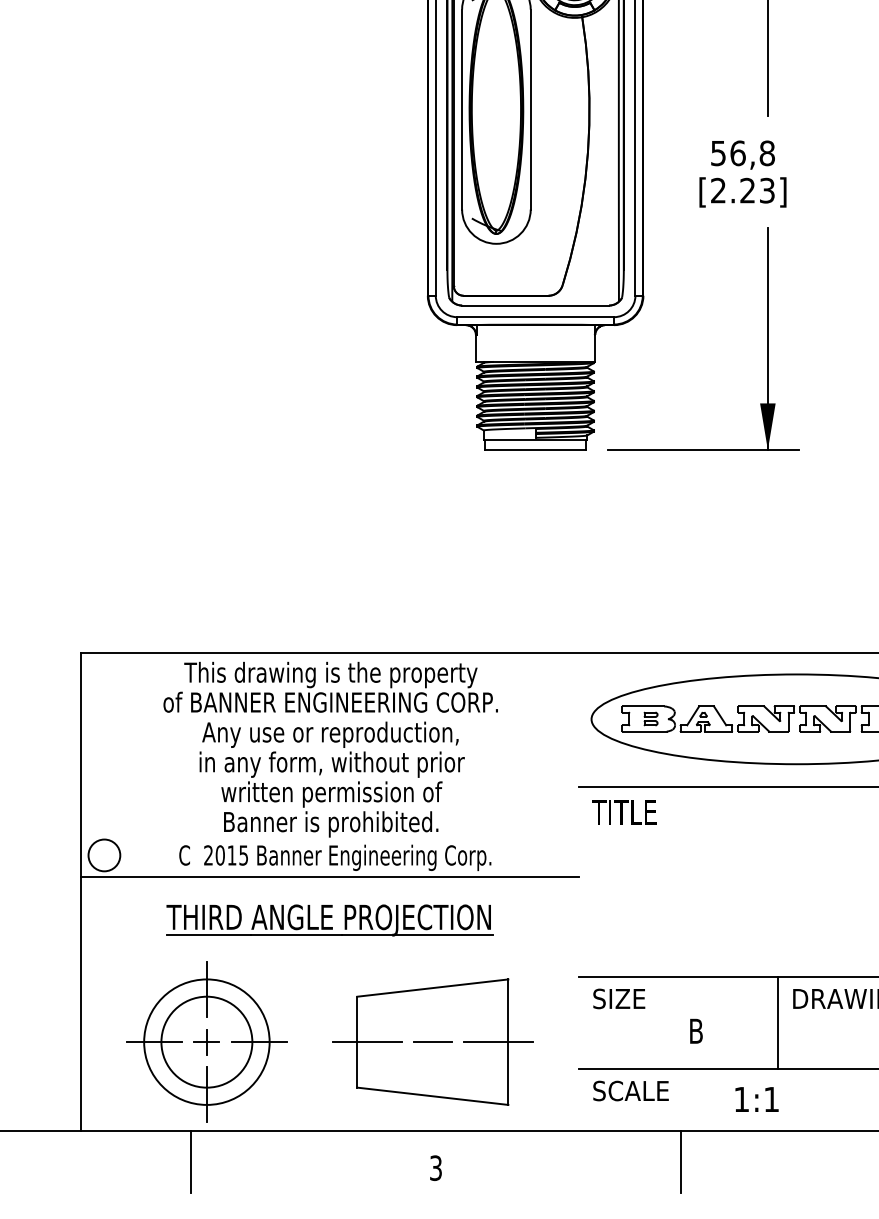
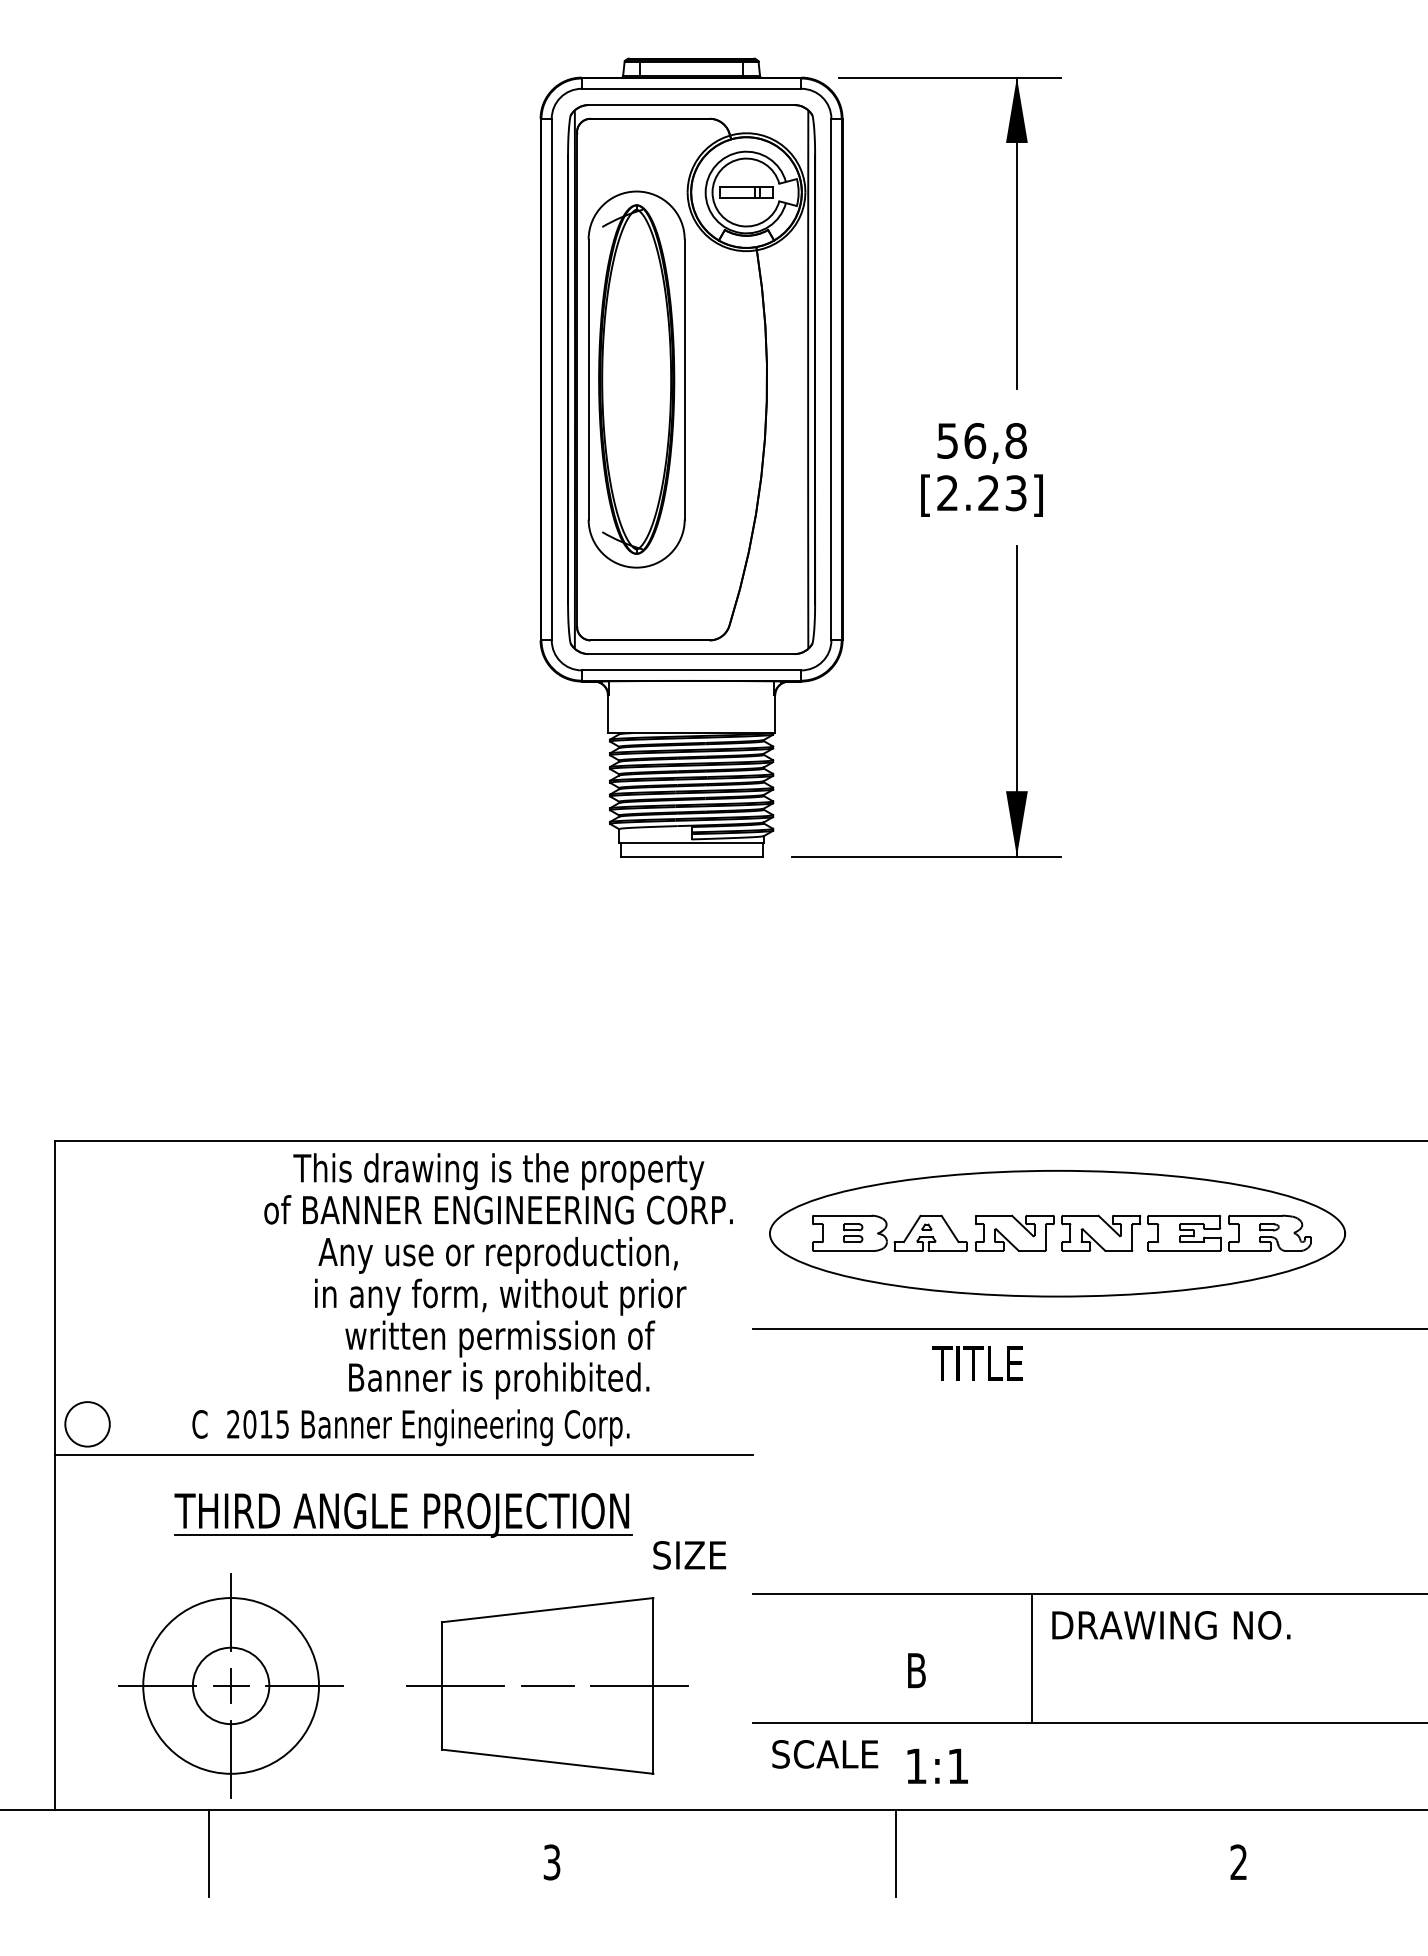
text: (330, 749) -> (498, 1276), moved
text: (624, 811) -> (977, 1363), moved
text: (619, 999) -> (689, 1555), moved
circle: (206, 1041) -> (230, 1685), size x0.6
text: (756, 1098) -> (937, 1765), moved

